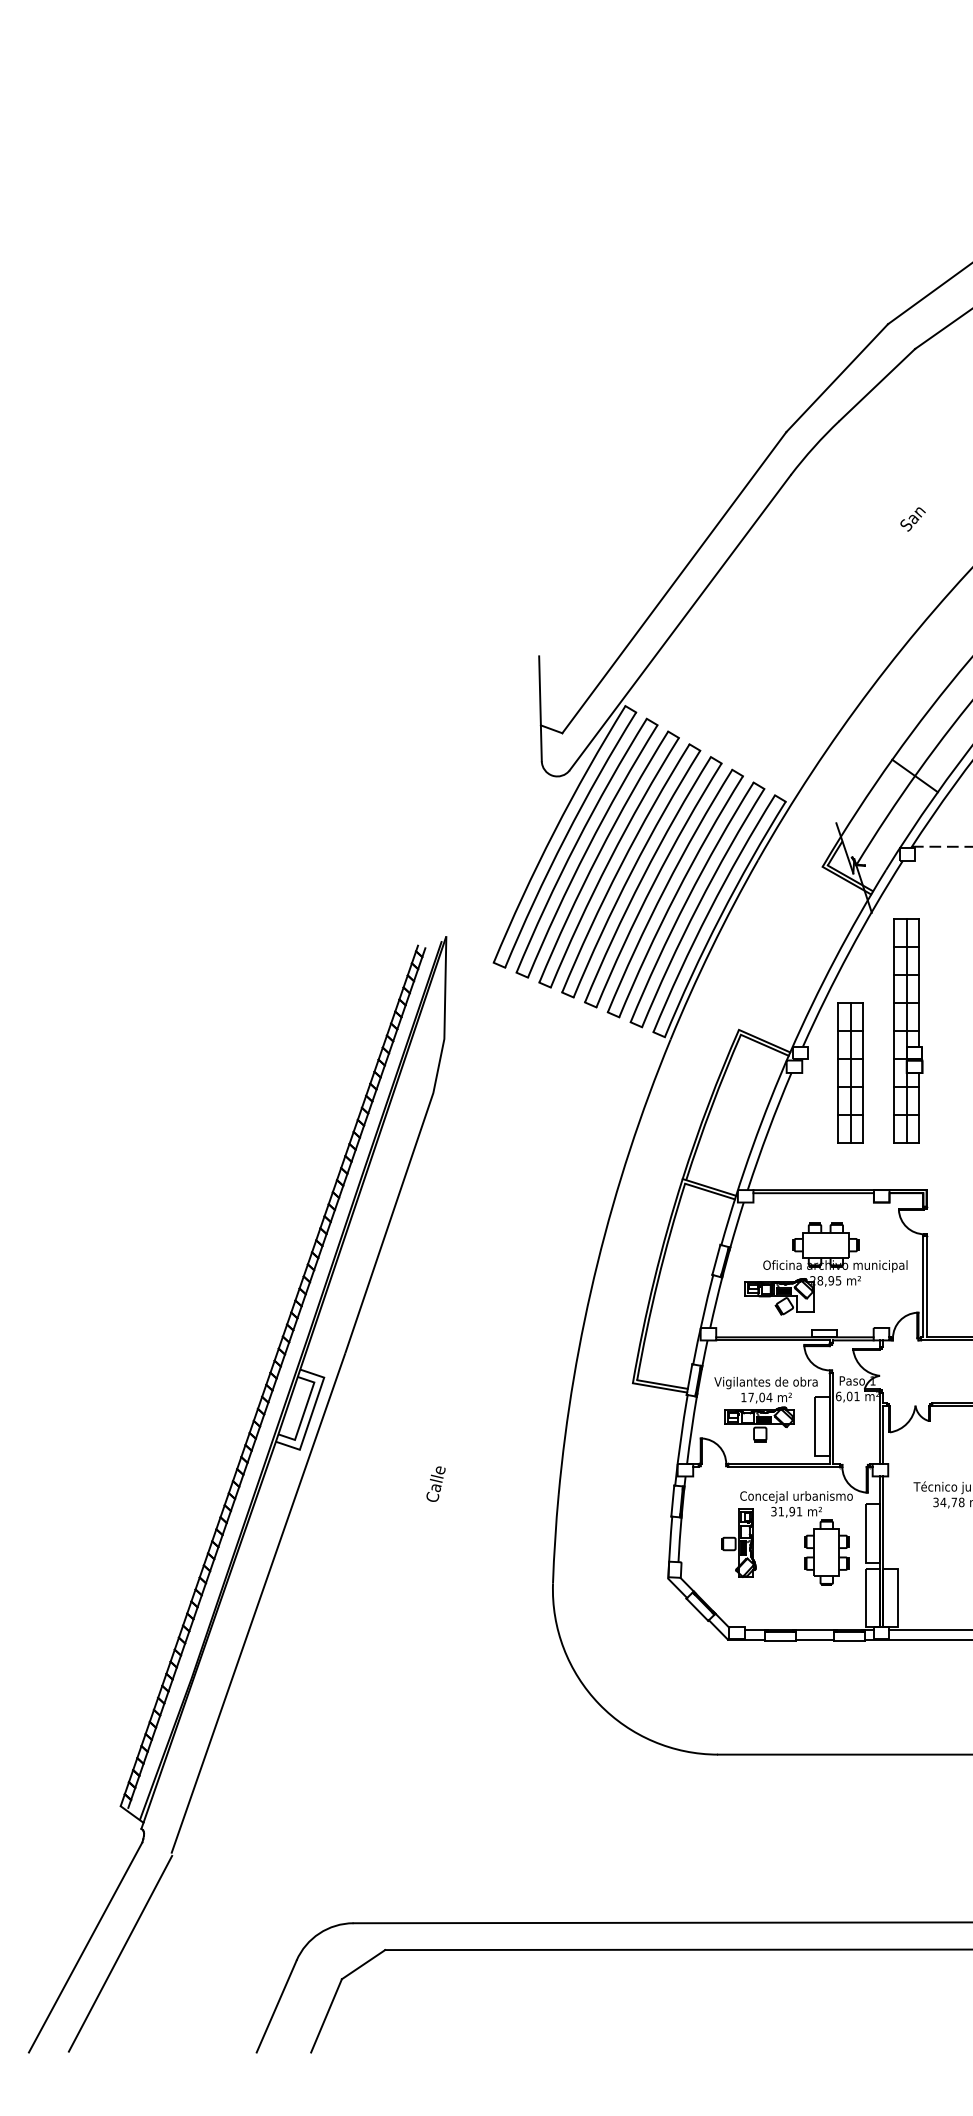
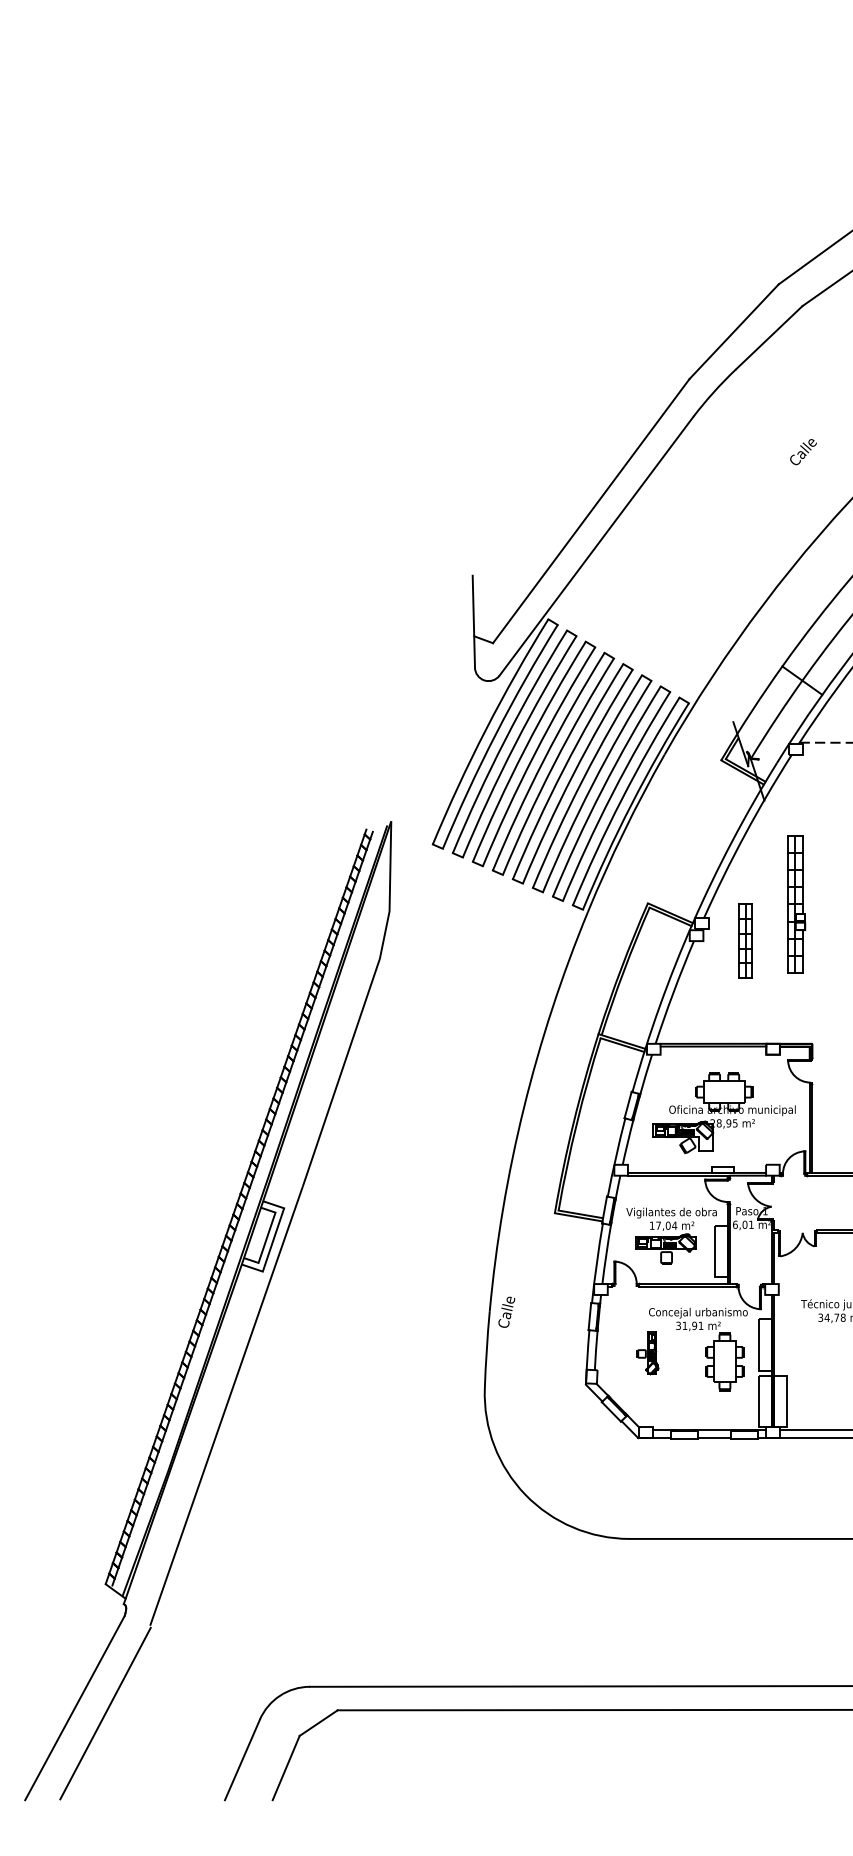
text: (915, 515) -> (802, 452), San -> Calle
part: (908, 1030) -> (796, 903), size x0.7
part: (850, 1072) -> (745, 940), size x0.6
text: (435, 1483) -> (506, 1311), moved
part: (738, 1542) -> (647, 1352), size x0.7

